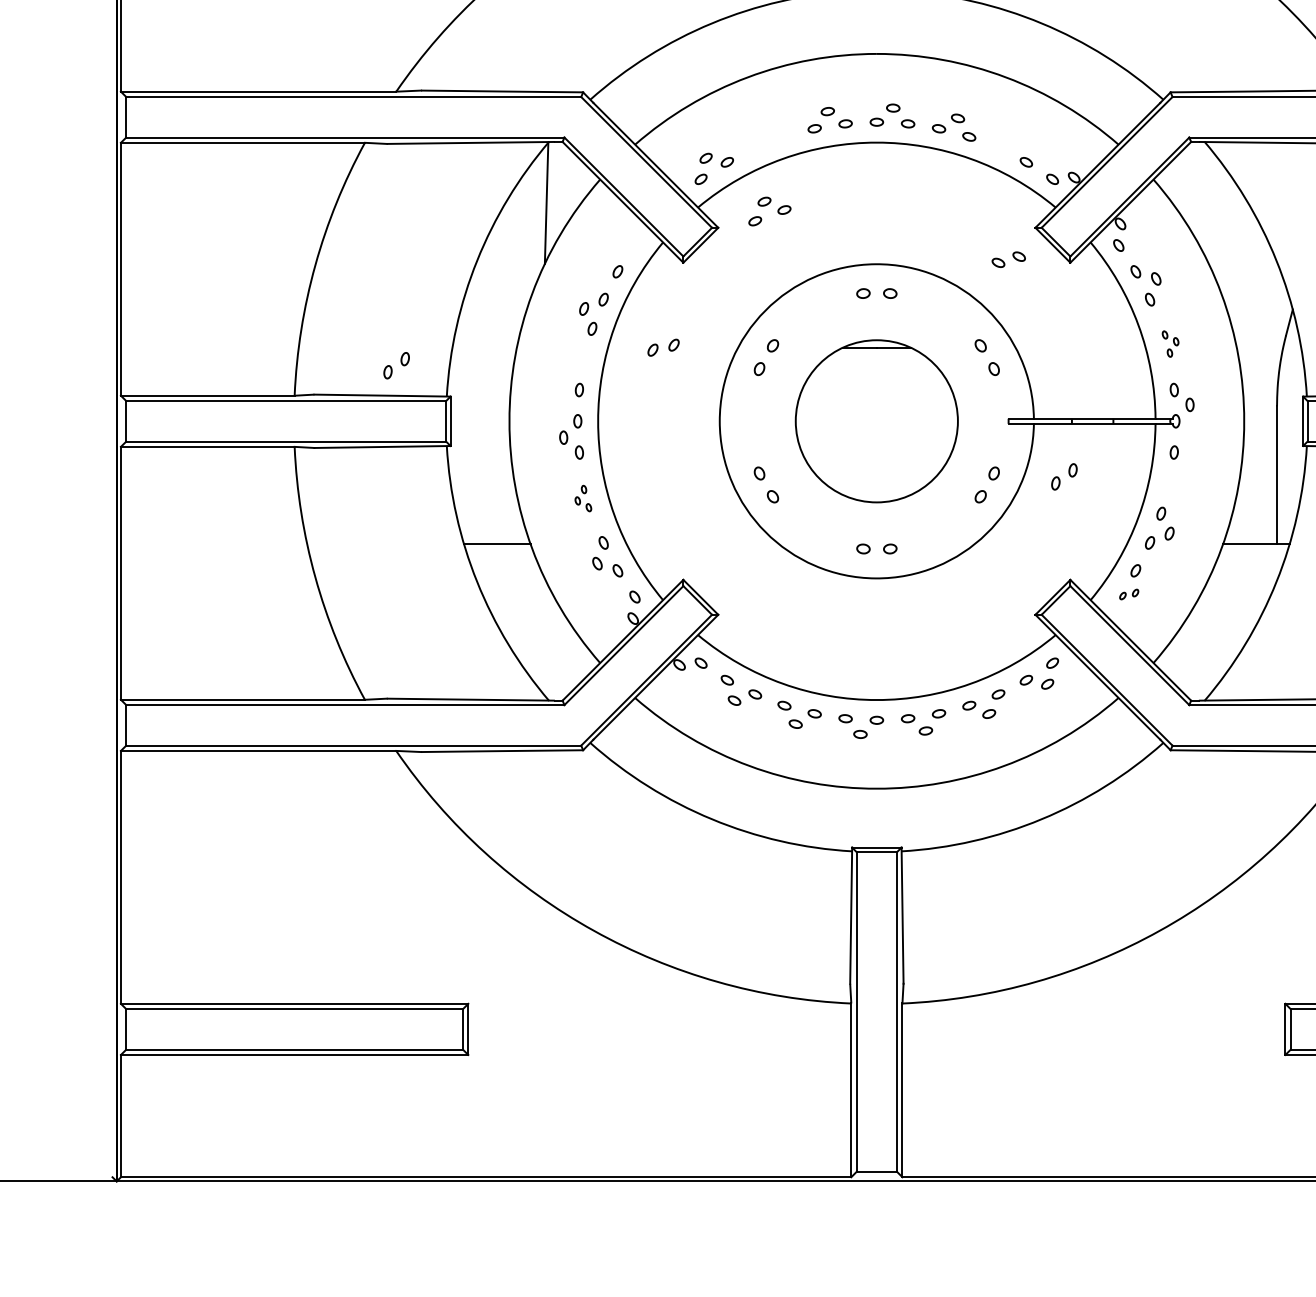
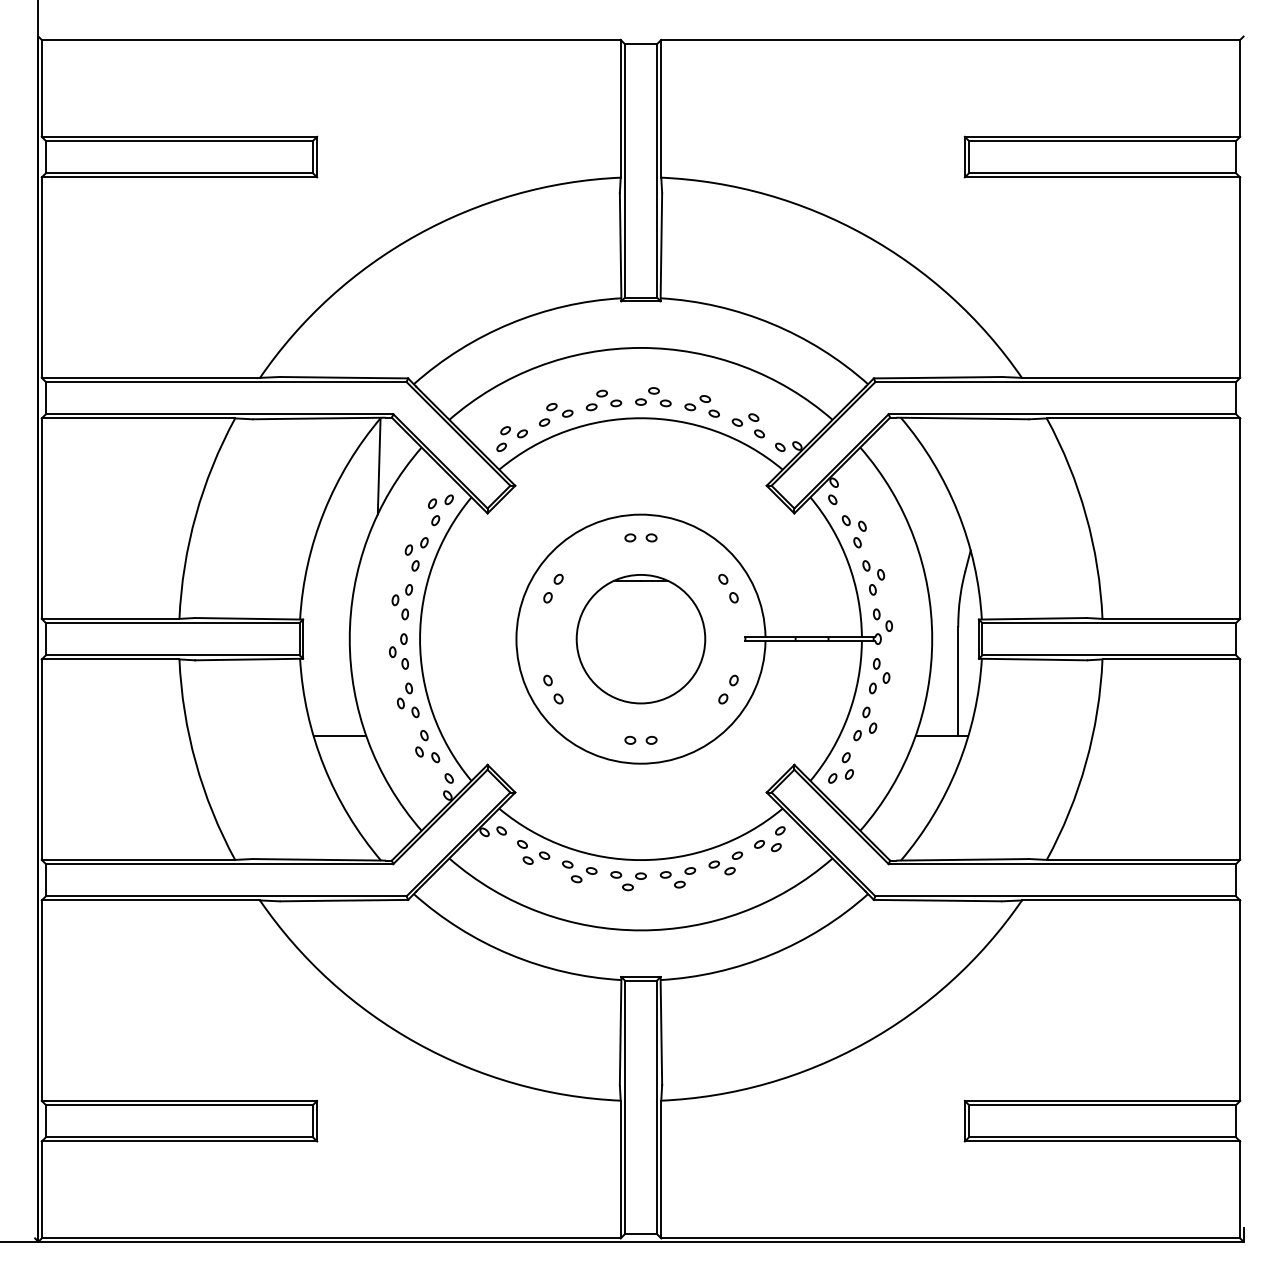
part: (770, 211) -> (556, 414), moved
part: (1008, 258) -> (745, 419), moved
part: (1170, 343) -> (873, 577), size x1.67
part: (663, 347) -> (440, 501), moved
part: (395, 366) -> (401, 595), moved
part: (1064, 477) -> (879, 683), moved
part: (583, 498) -> (408, 700), size x1.67
part: (1128, 594) -> (840, 776), size x1.67

